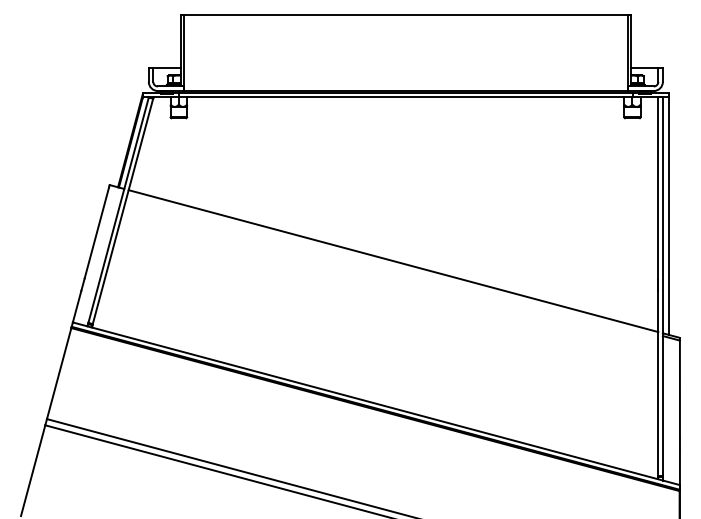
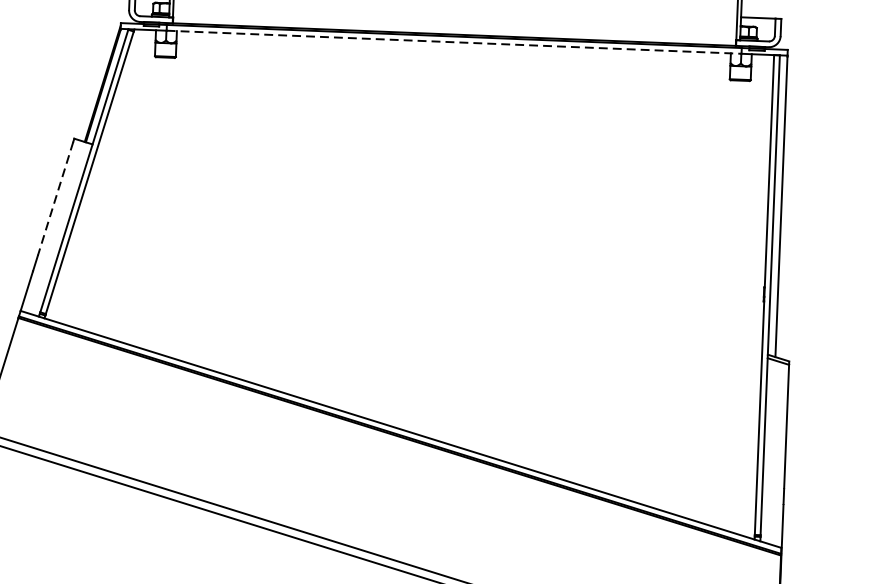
line: (405, 97) -> (453, 42), solid -> dashed
line: (96, 233) -> (55, 199), solid -> dashed
line: (393, 261) -> (430, 250), removed

